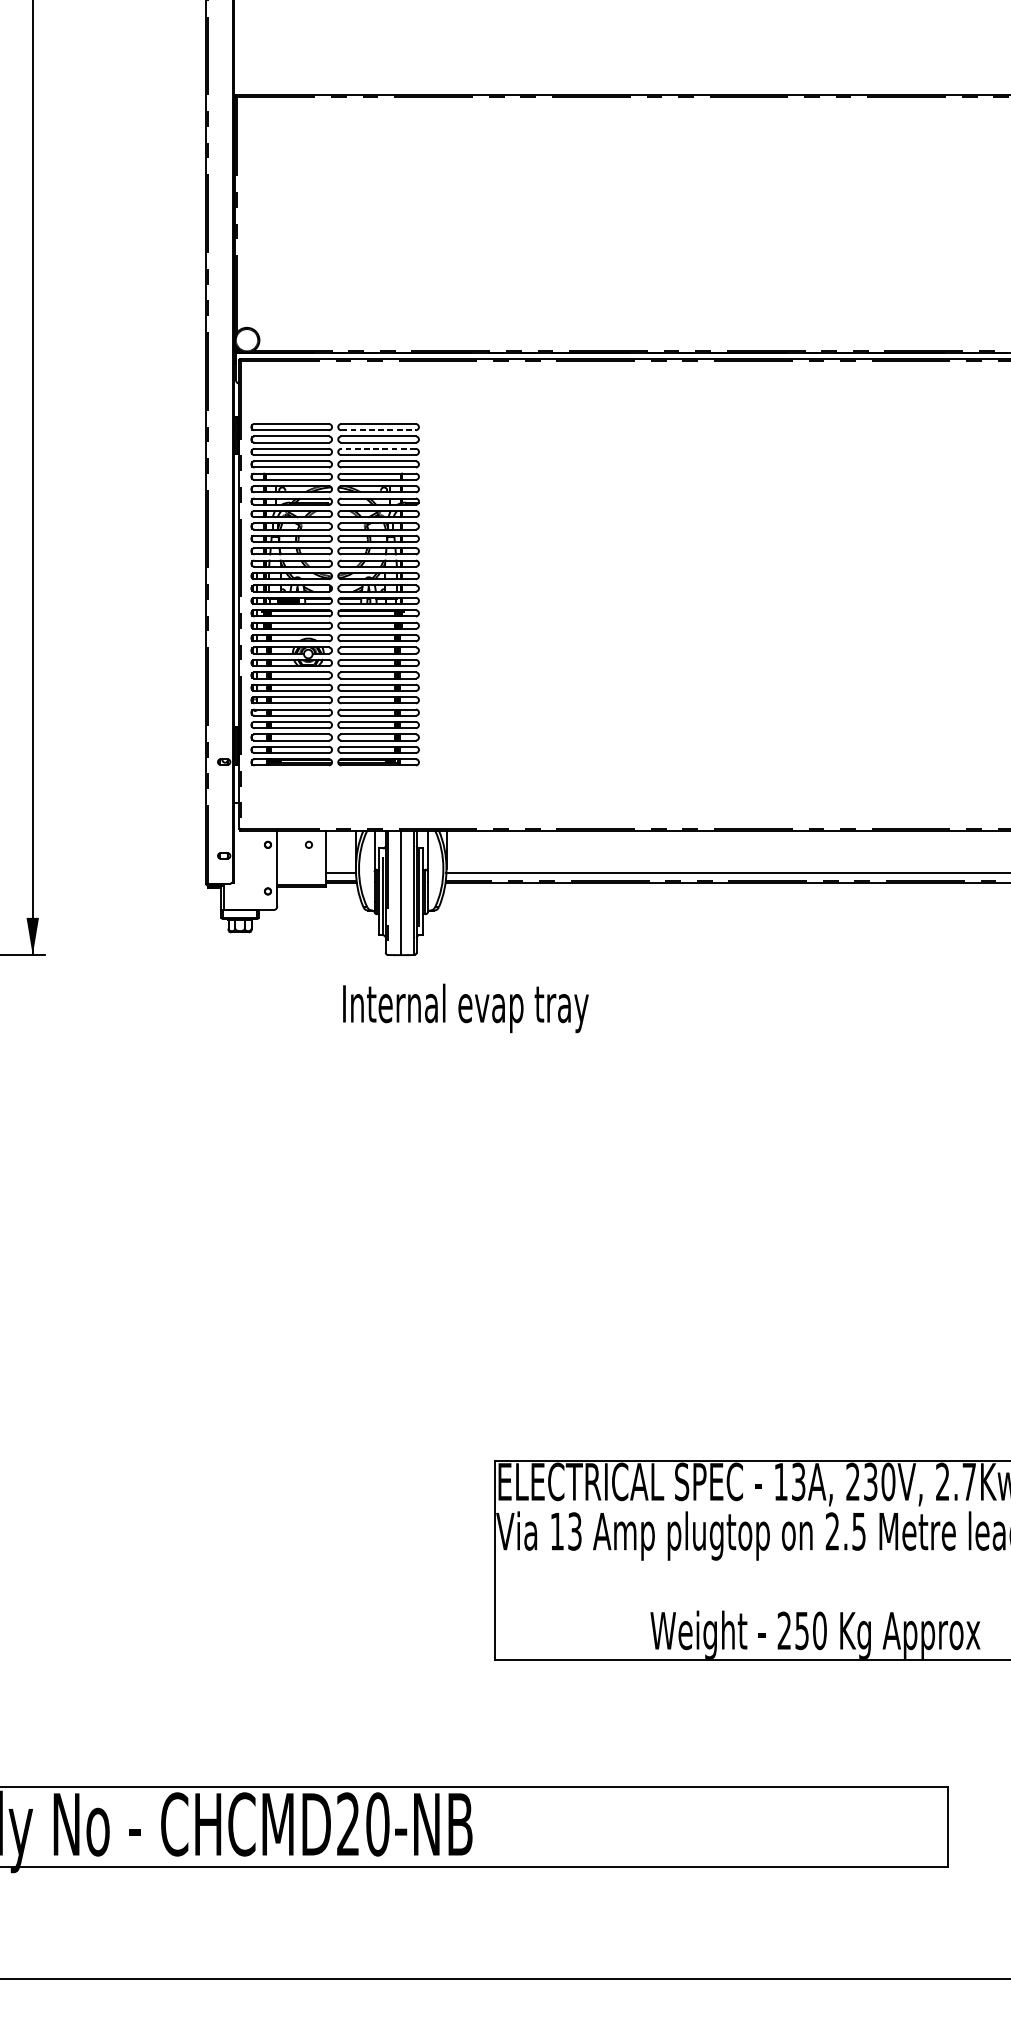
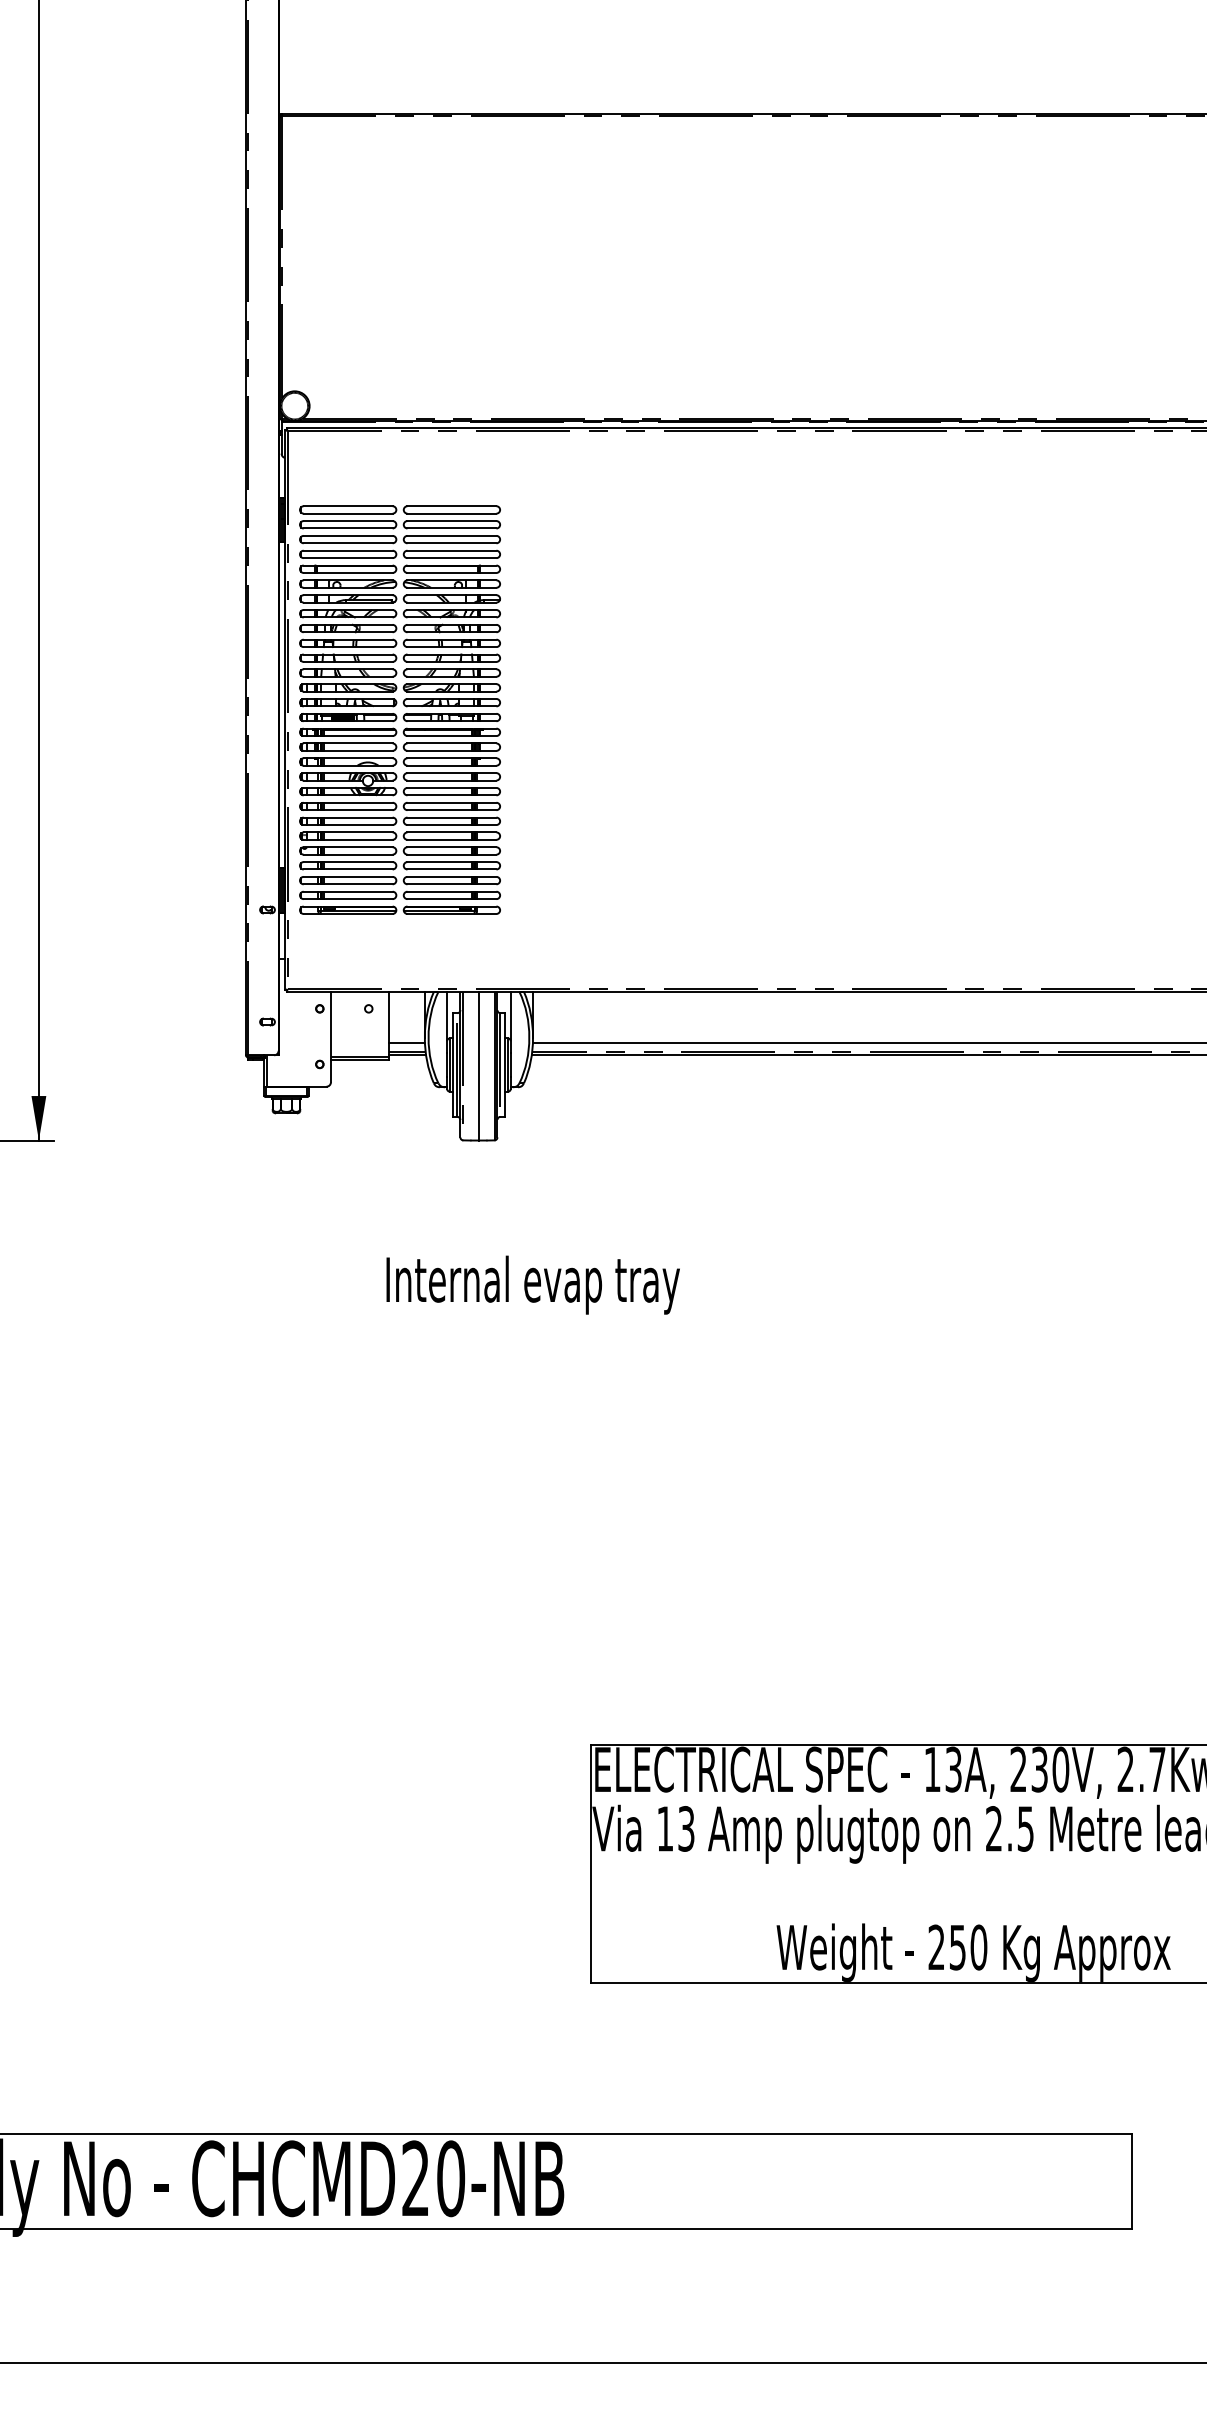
line: (379, 430) -> (452, 513), dashed -> solid
line: (378, 448) -> (451, 535), dashed -> solid
text: (465, 1007) -> (532, 1284), moved

